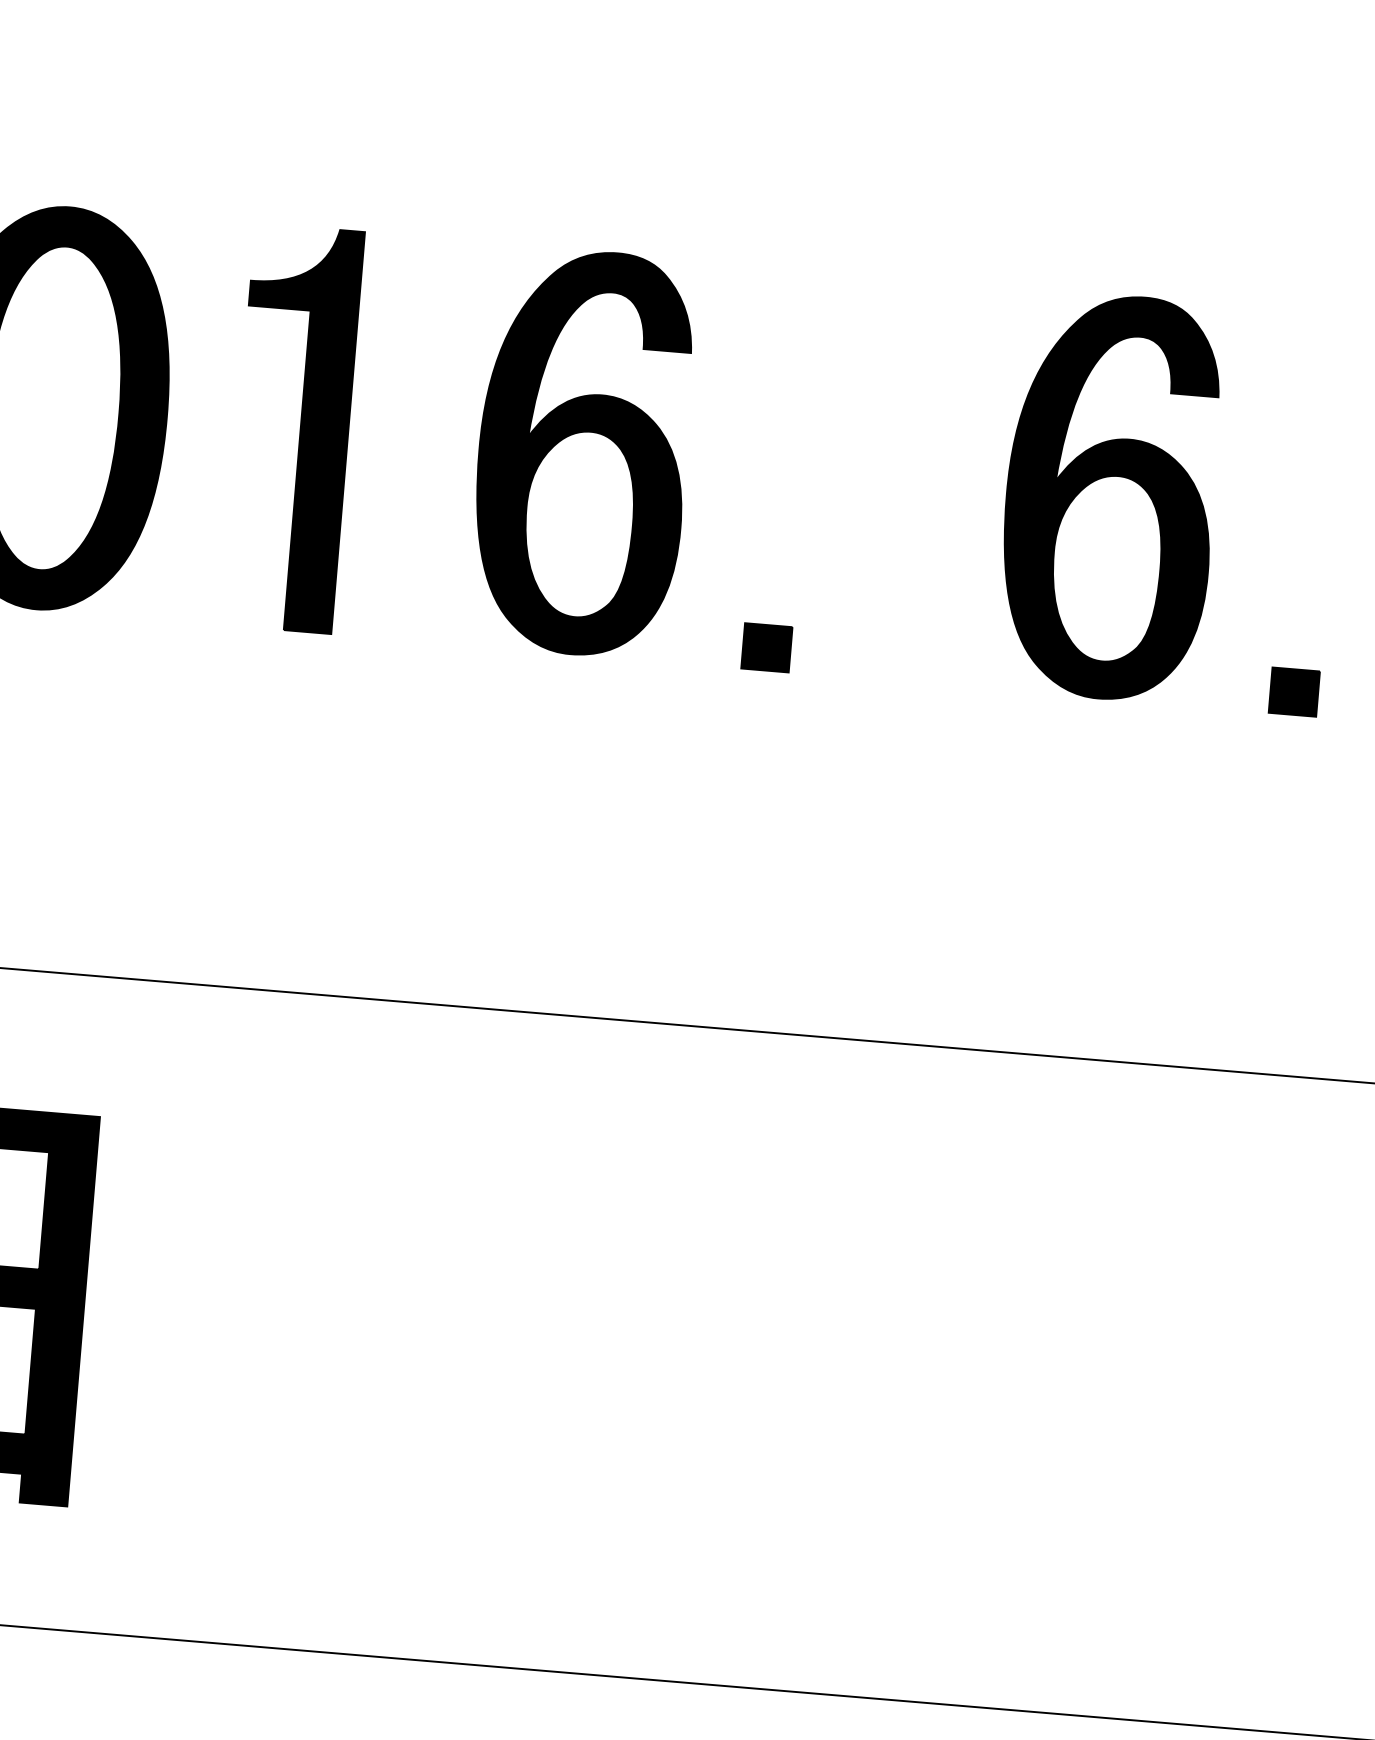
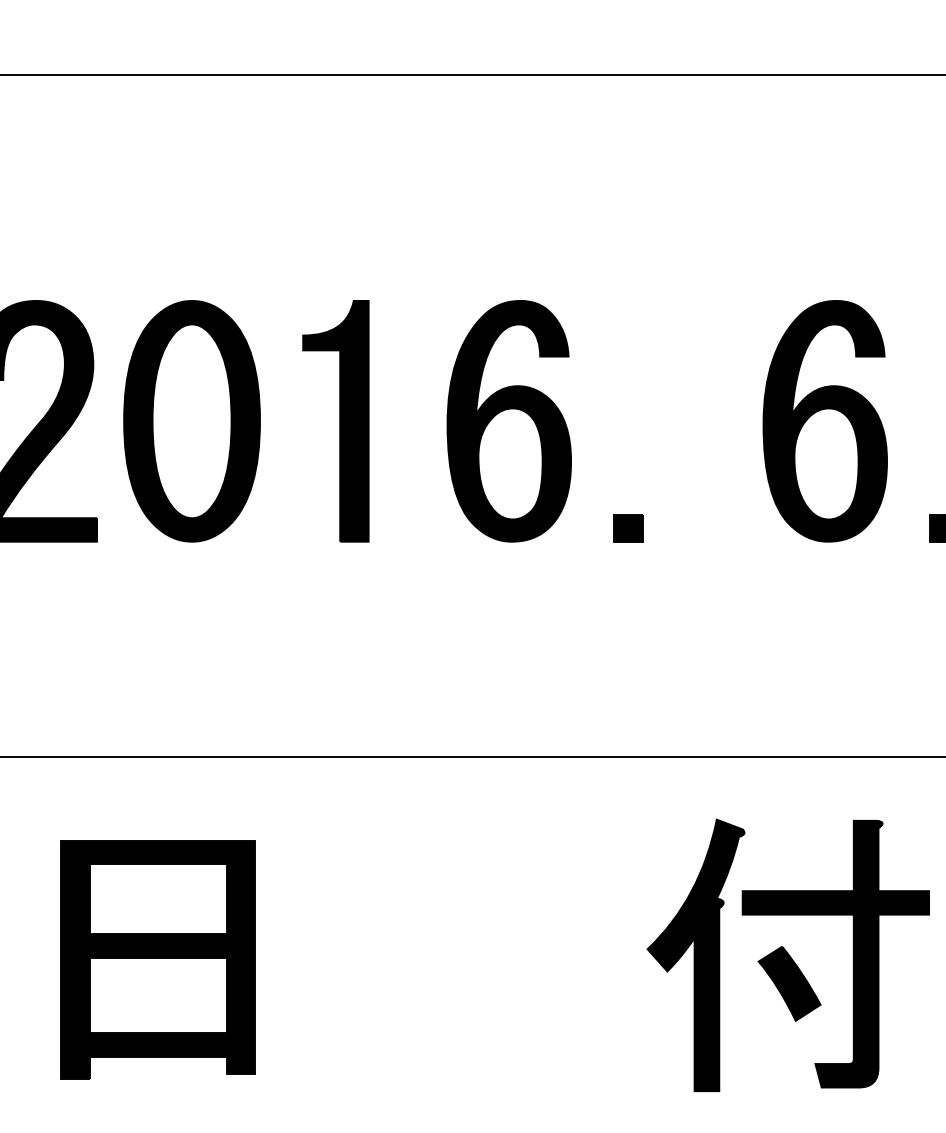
part: (972, 1381) -> (787, 954), added

